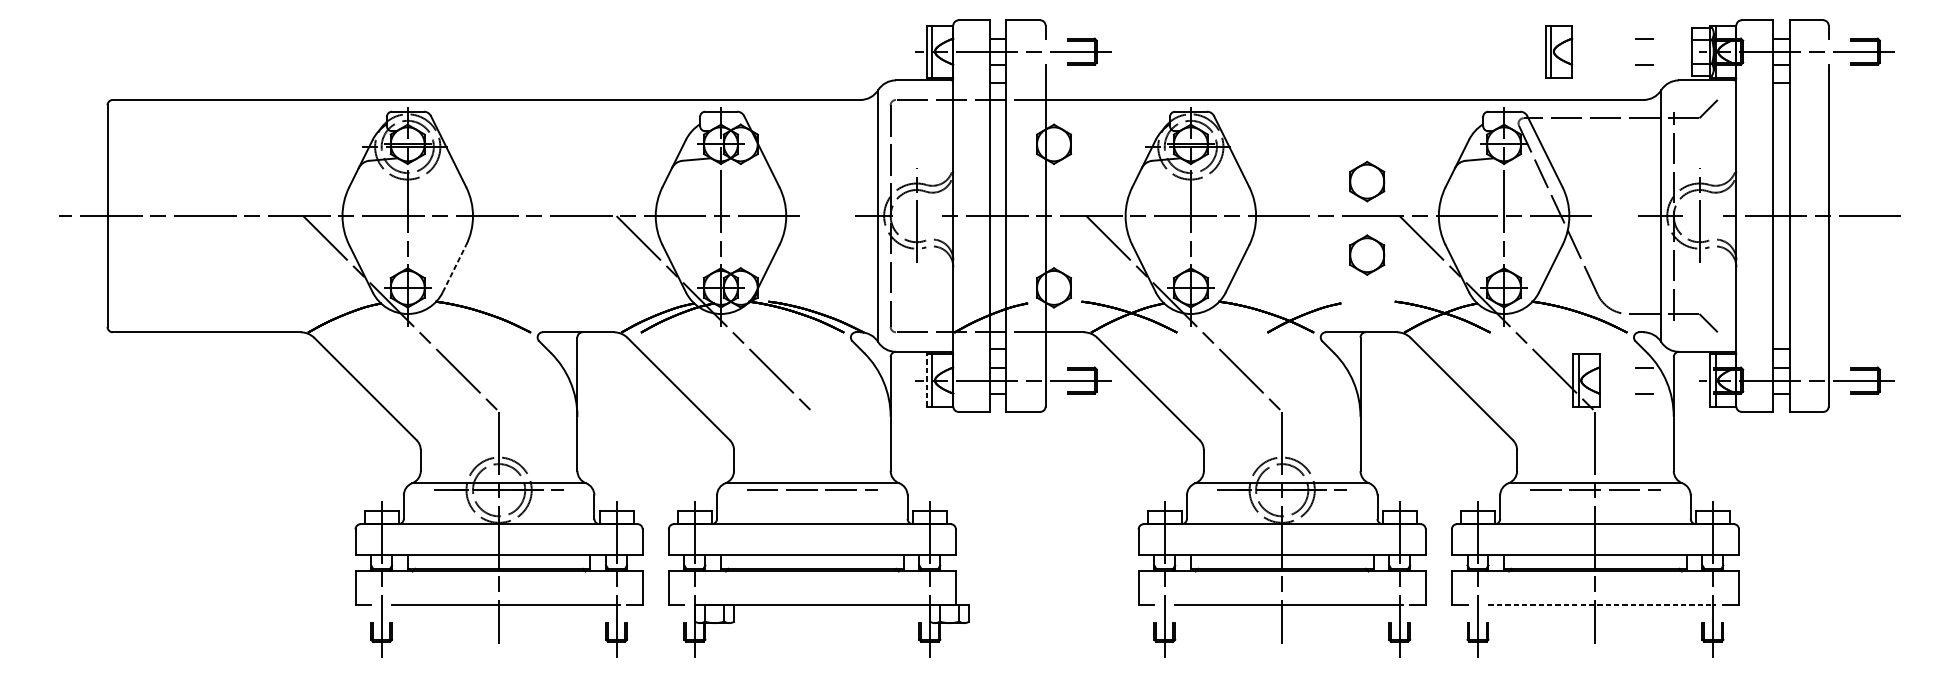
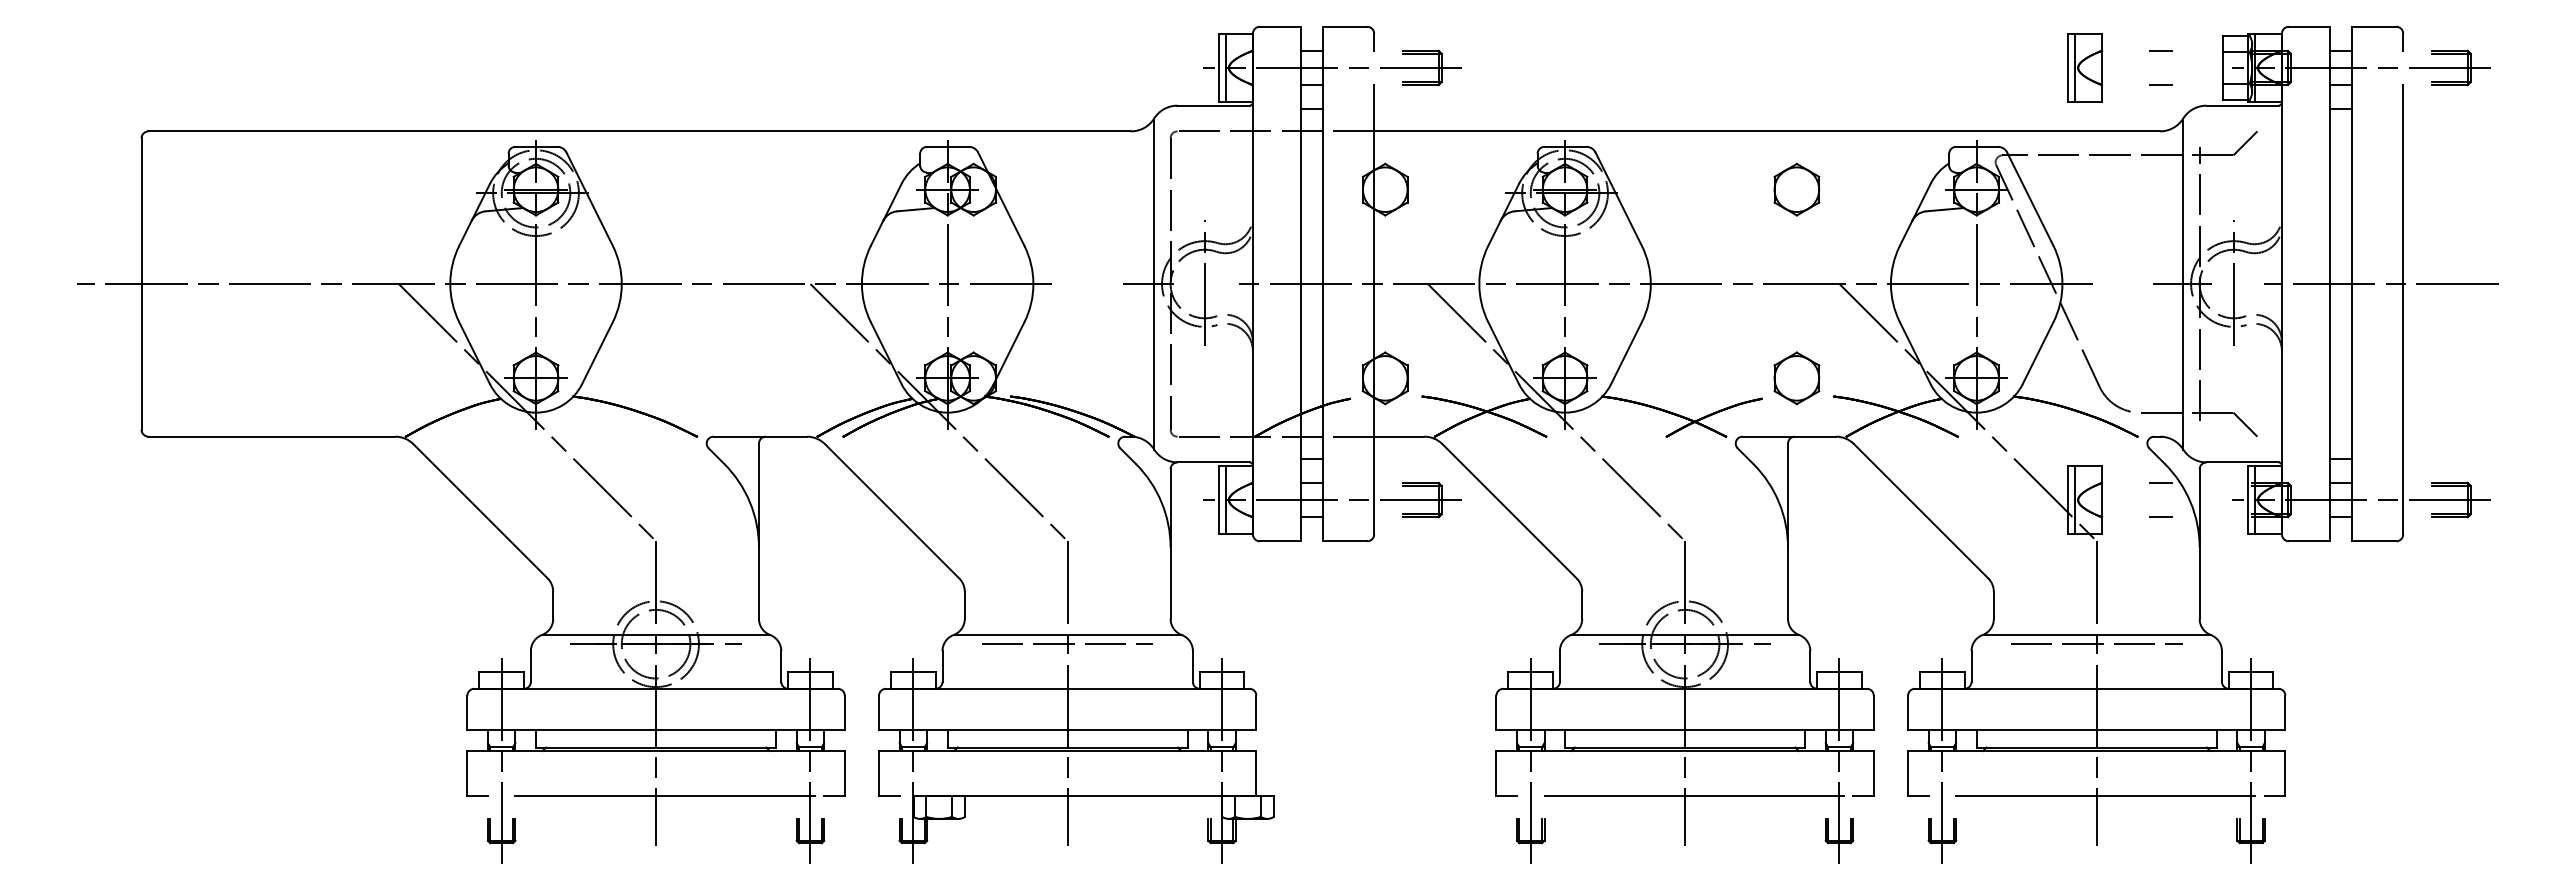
part: (1559, 51) -> (2085, 67), moved
part: (1366, 181) -> (1796, 189), moved
part: (1366, 255) -> (1796, 378), moved
line: (454, 268) -> (597, 353), dashed -> solid
line: (927, 380) -> (1218, 499), dashed -> solid
line: (812, 527) -> (1067, 693), added
line: (1602, 605) -> (2105, 795), dashed -> solid

